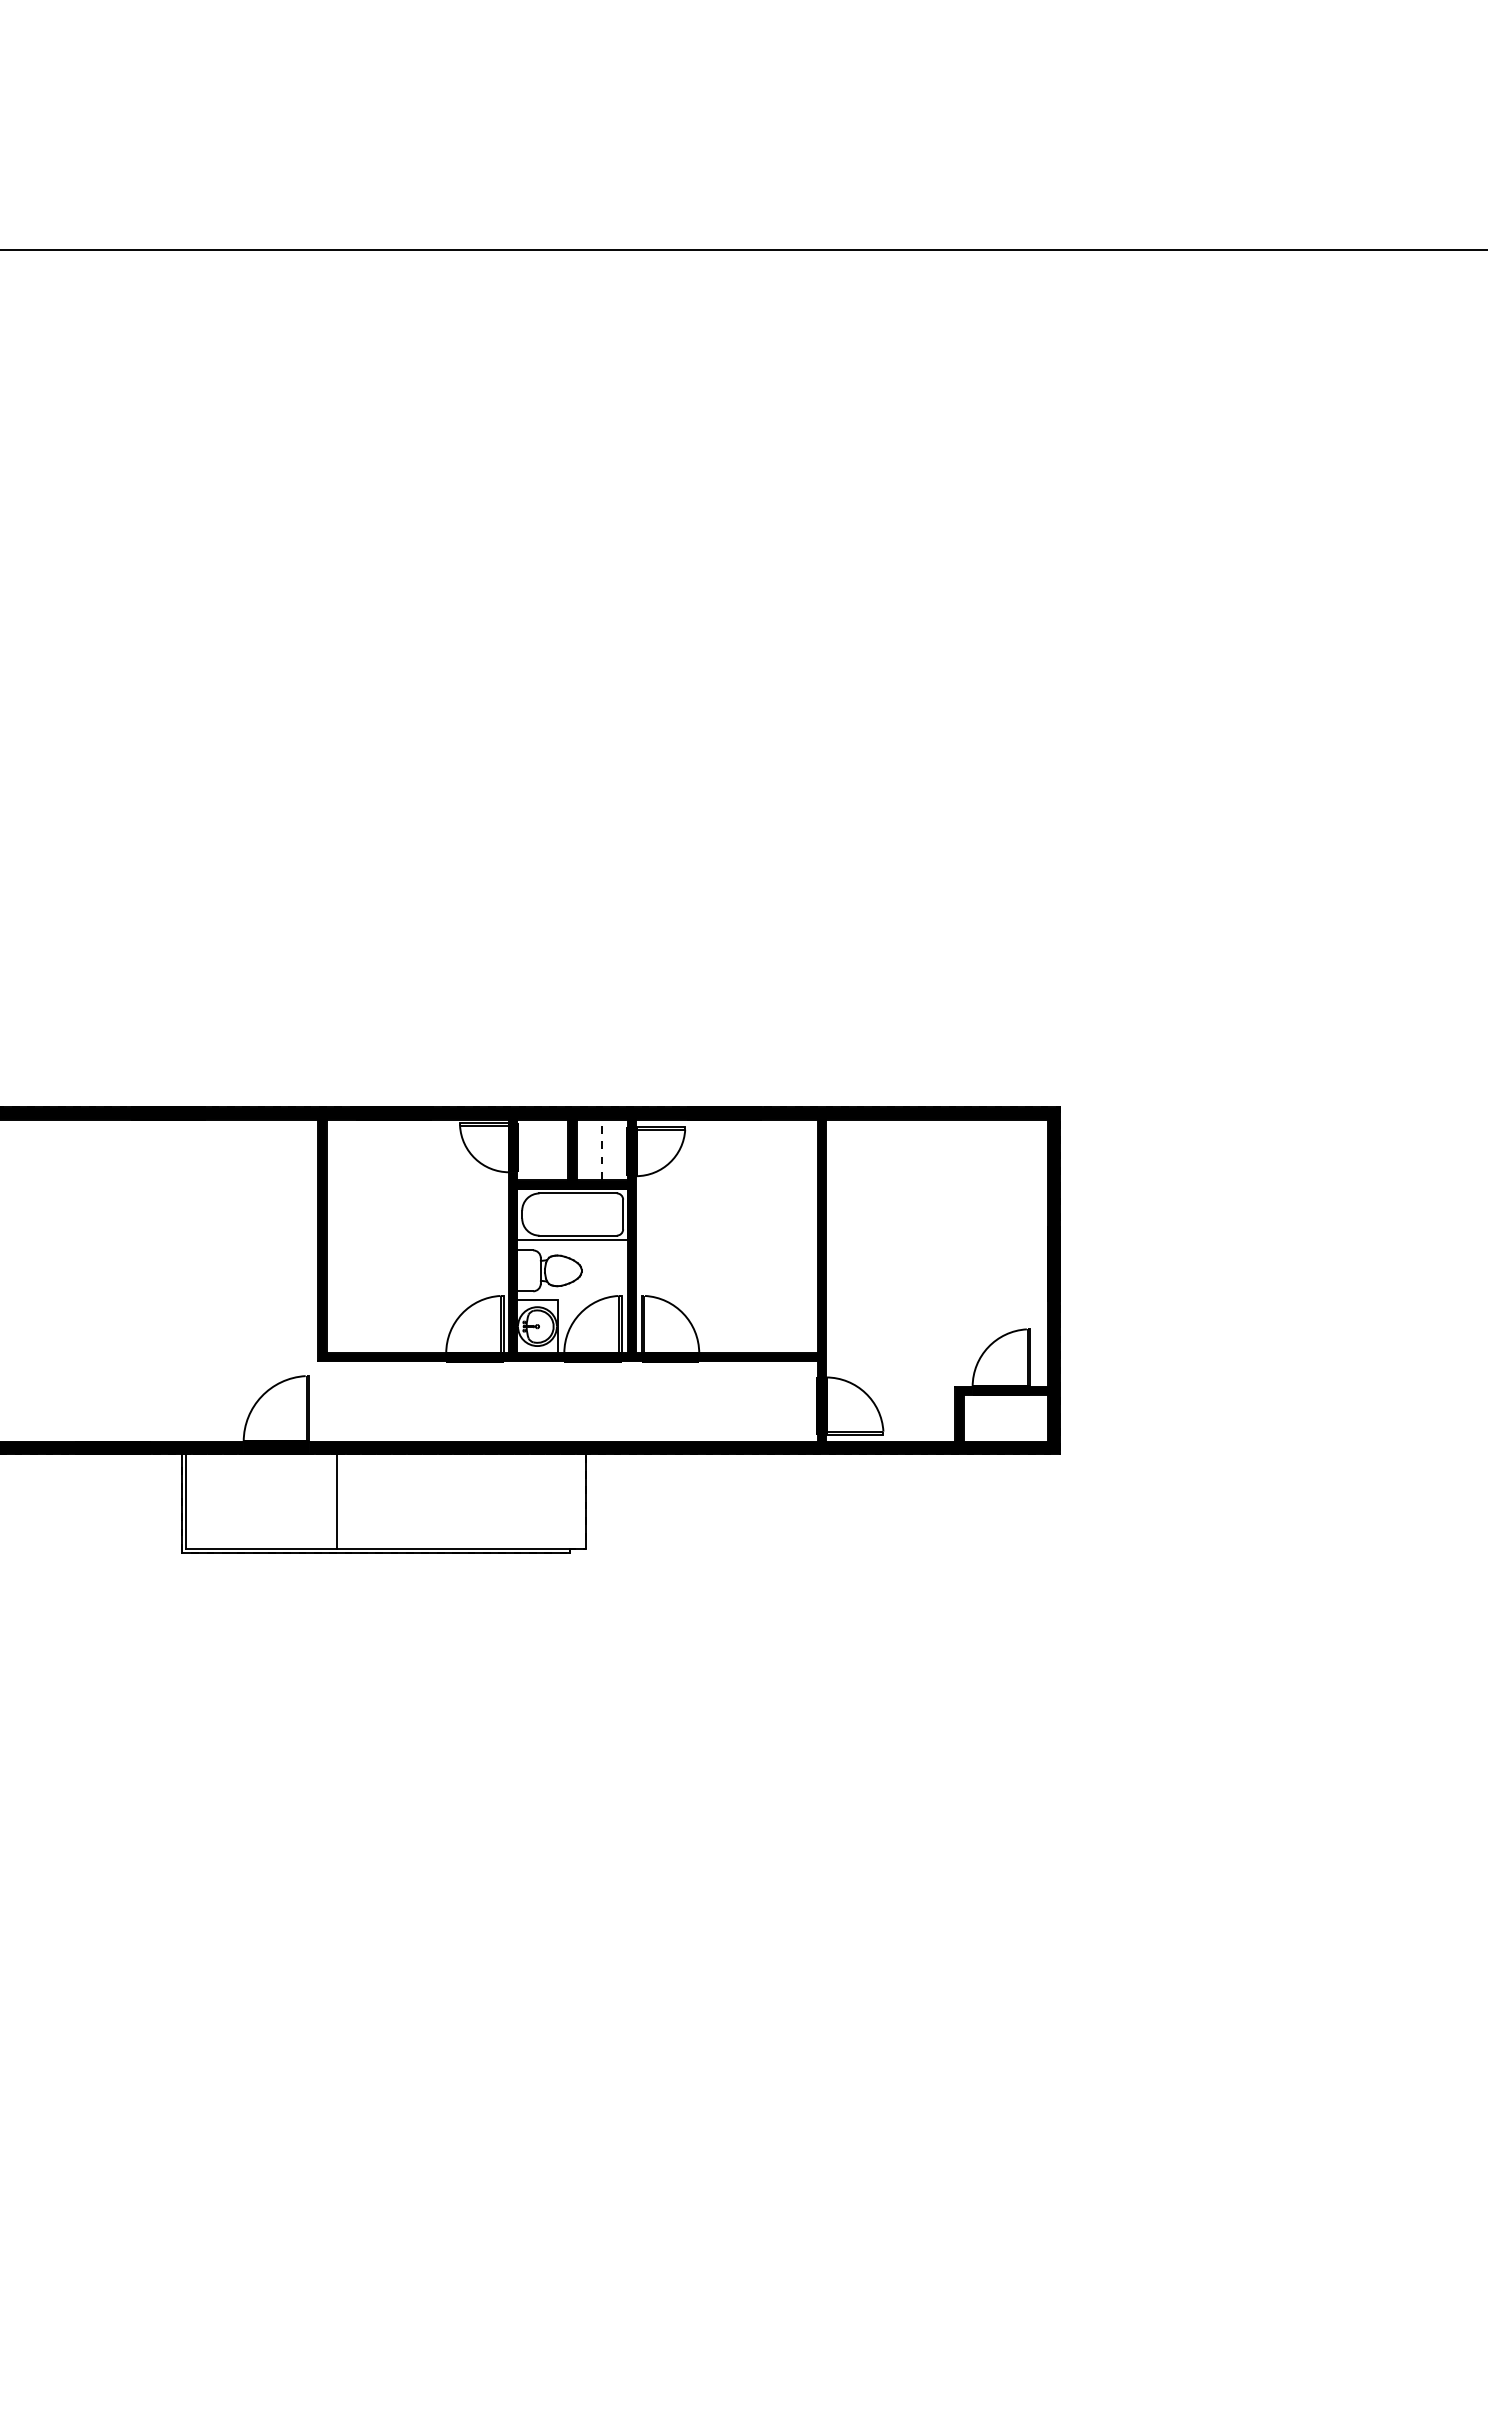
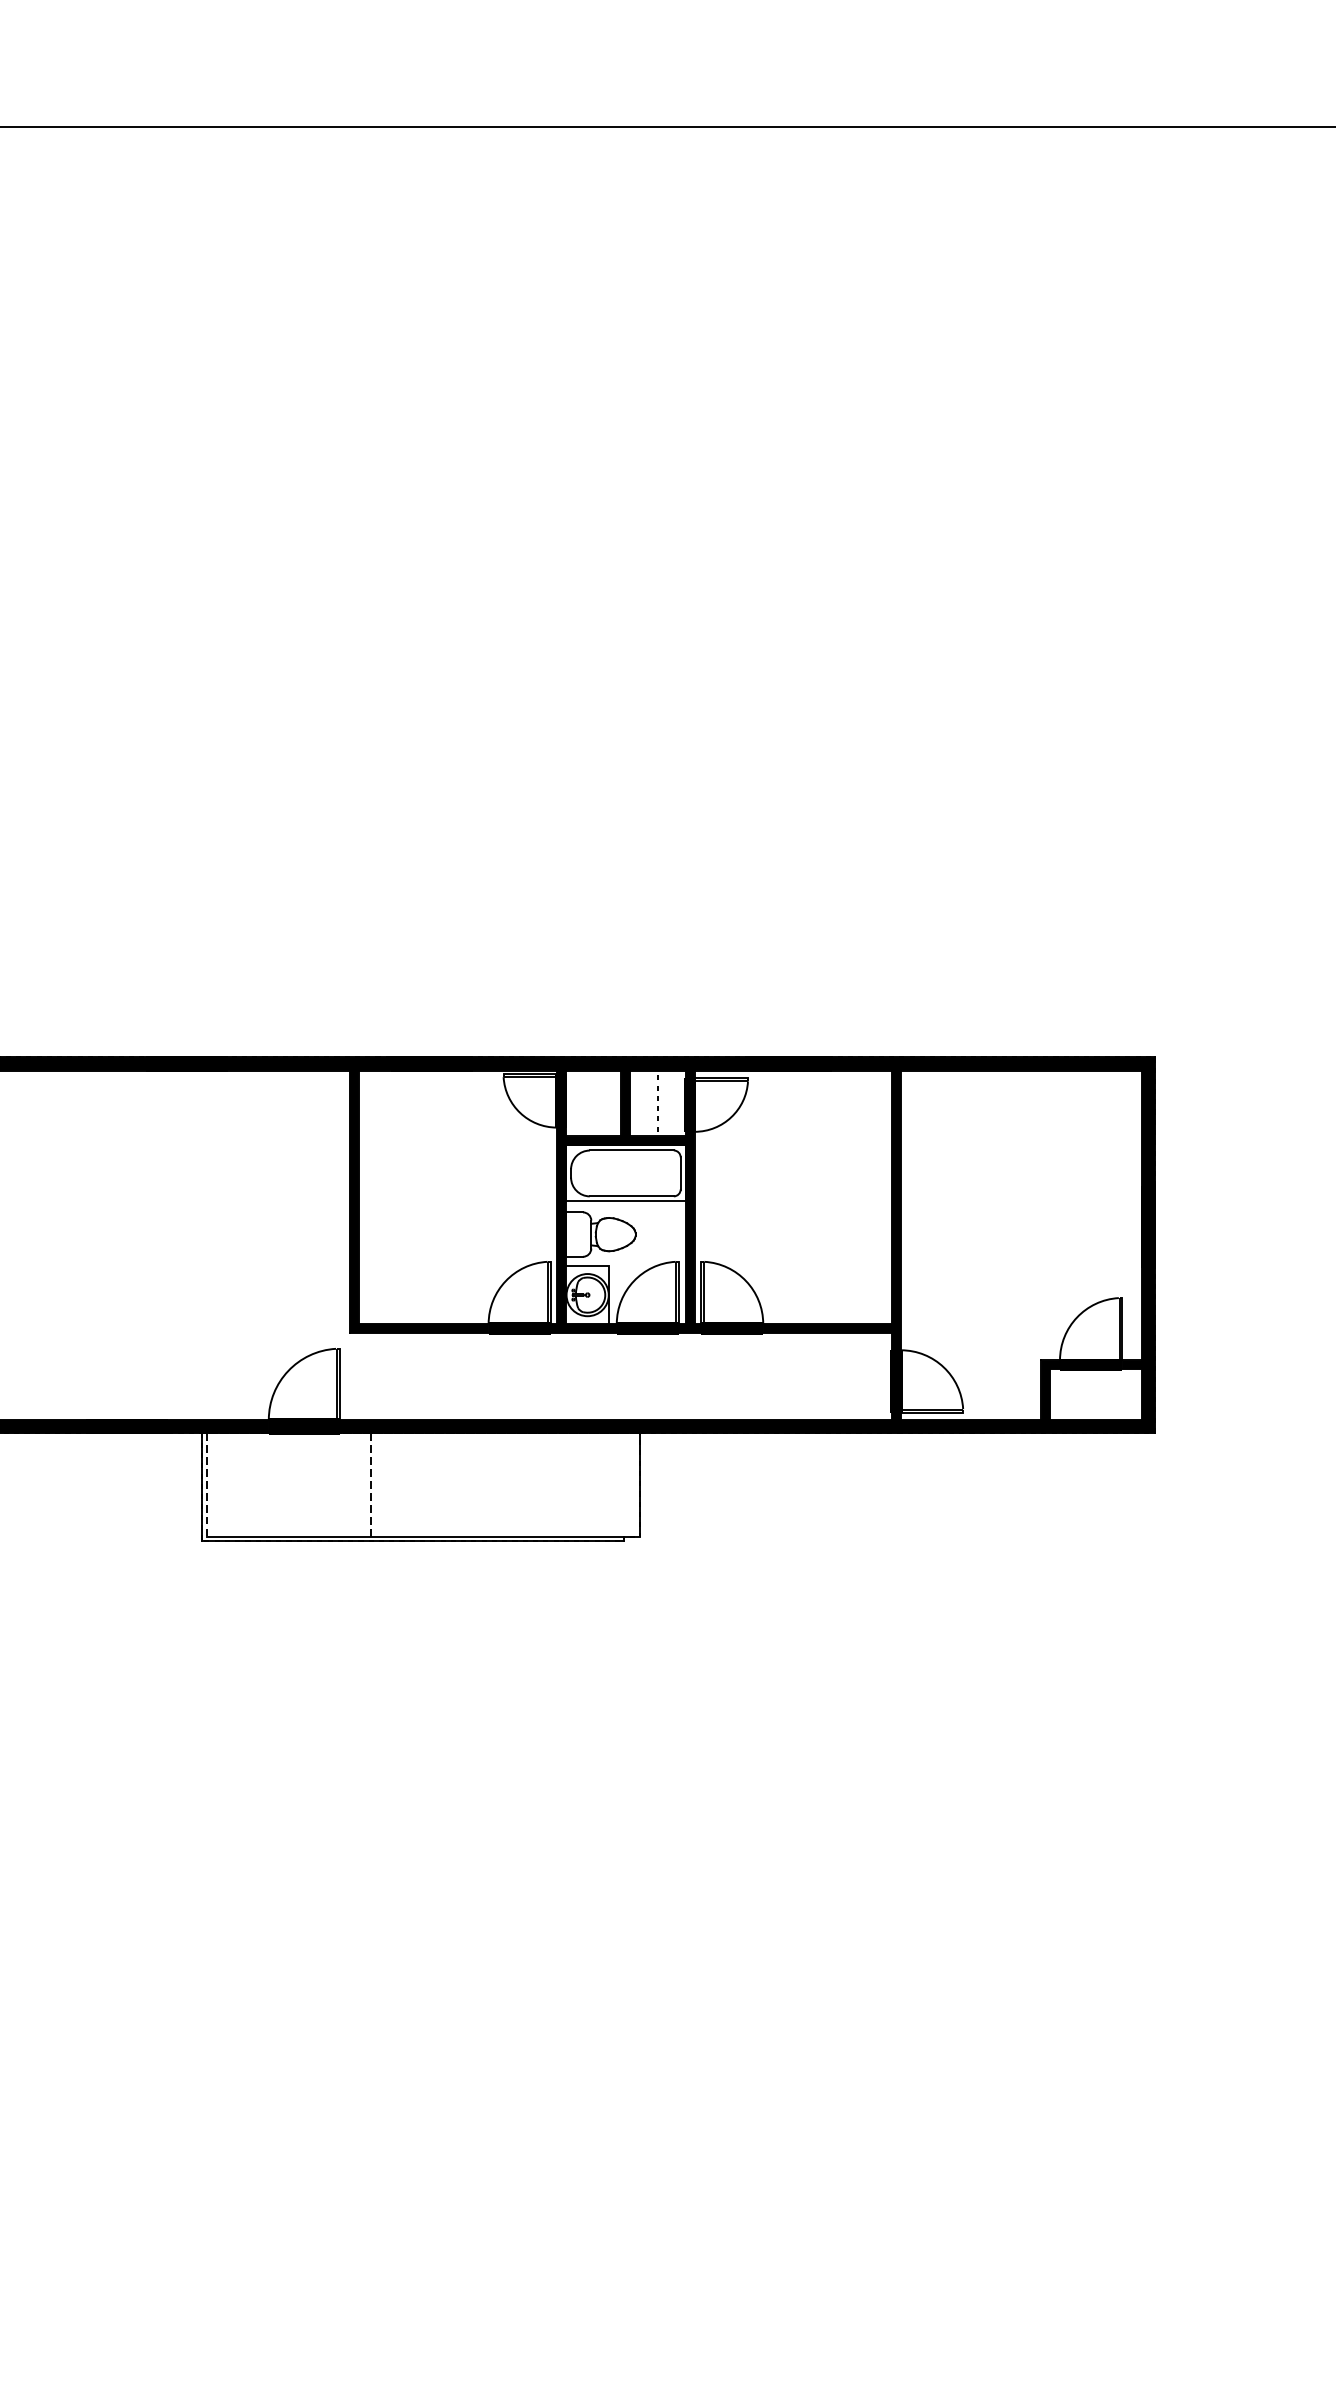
line: (186, 1501) -> (206, 1484), solid -> dashed
line: (337, 1501) -> (370, 1484), solid -> dashed

